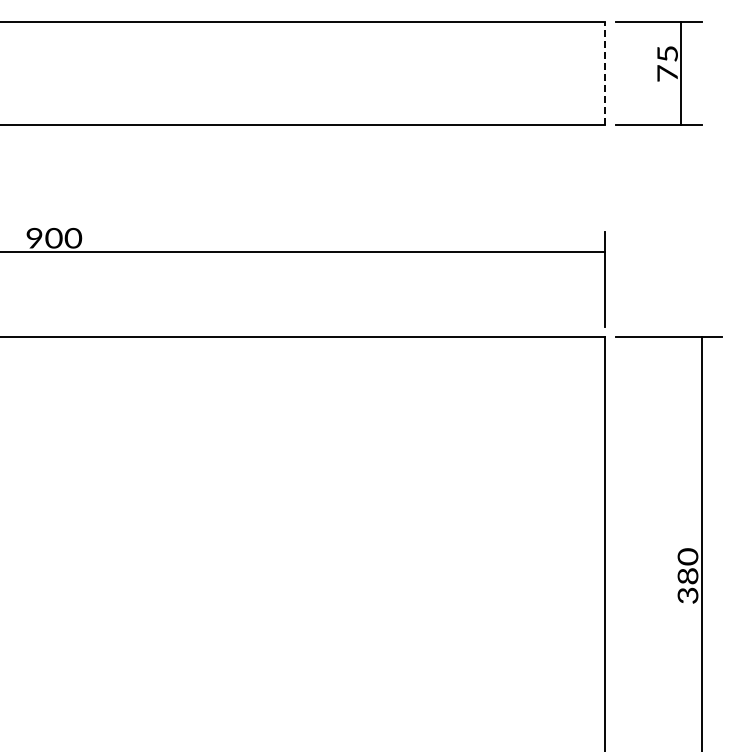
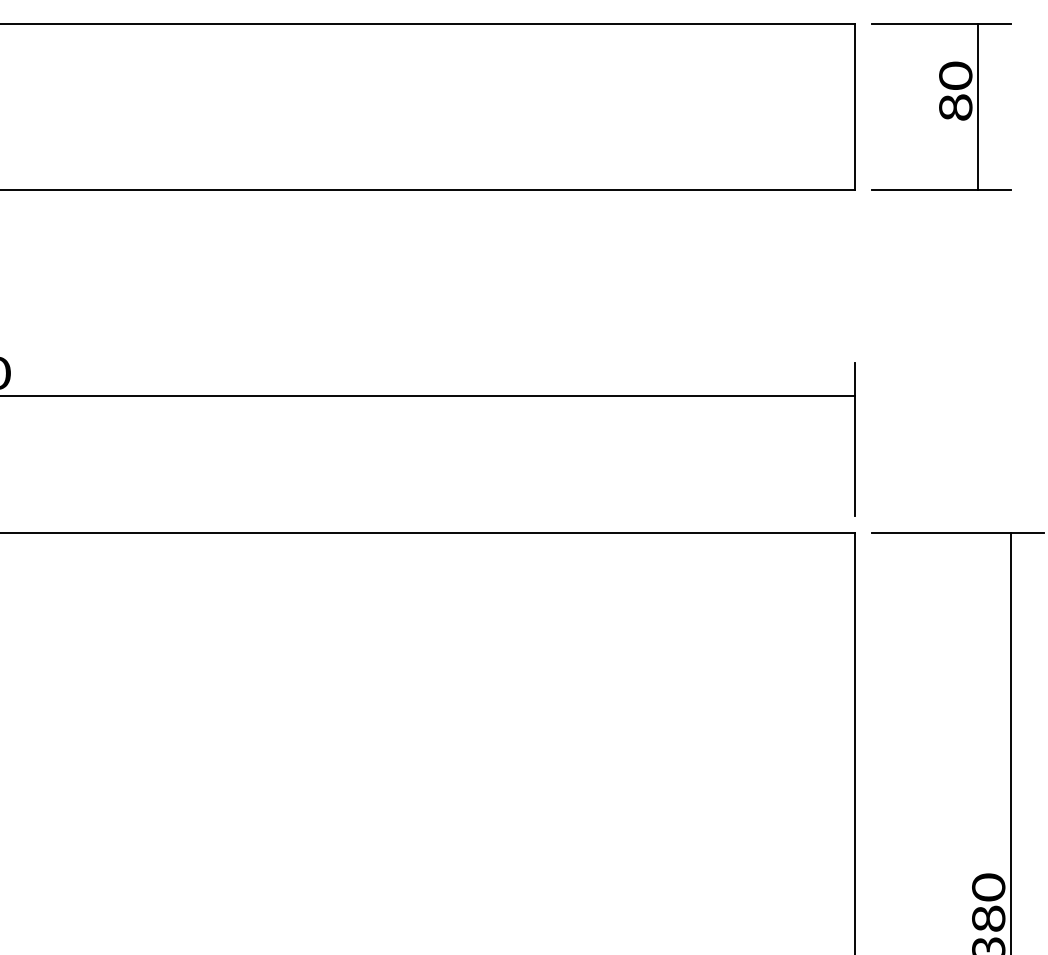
text: (667, 63) -> (955, 91), 75 -> 80
line: (605, 72) -> (855, 105), dashed -> solid

